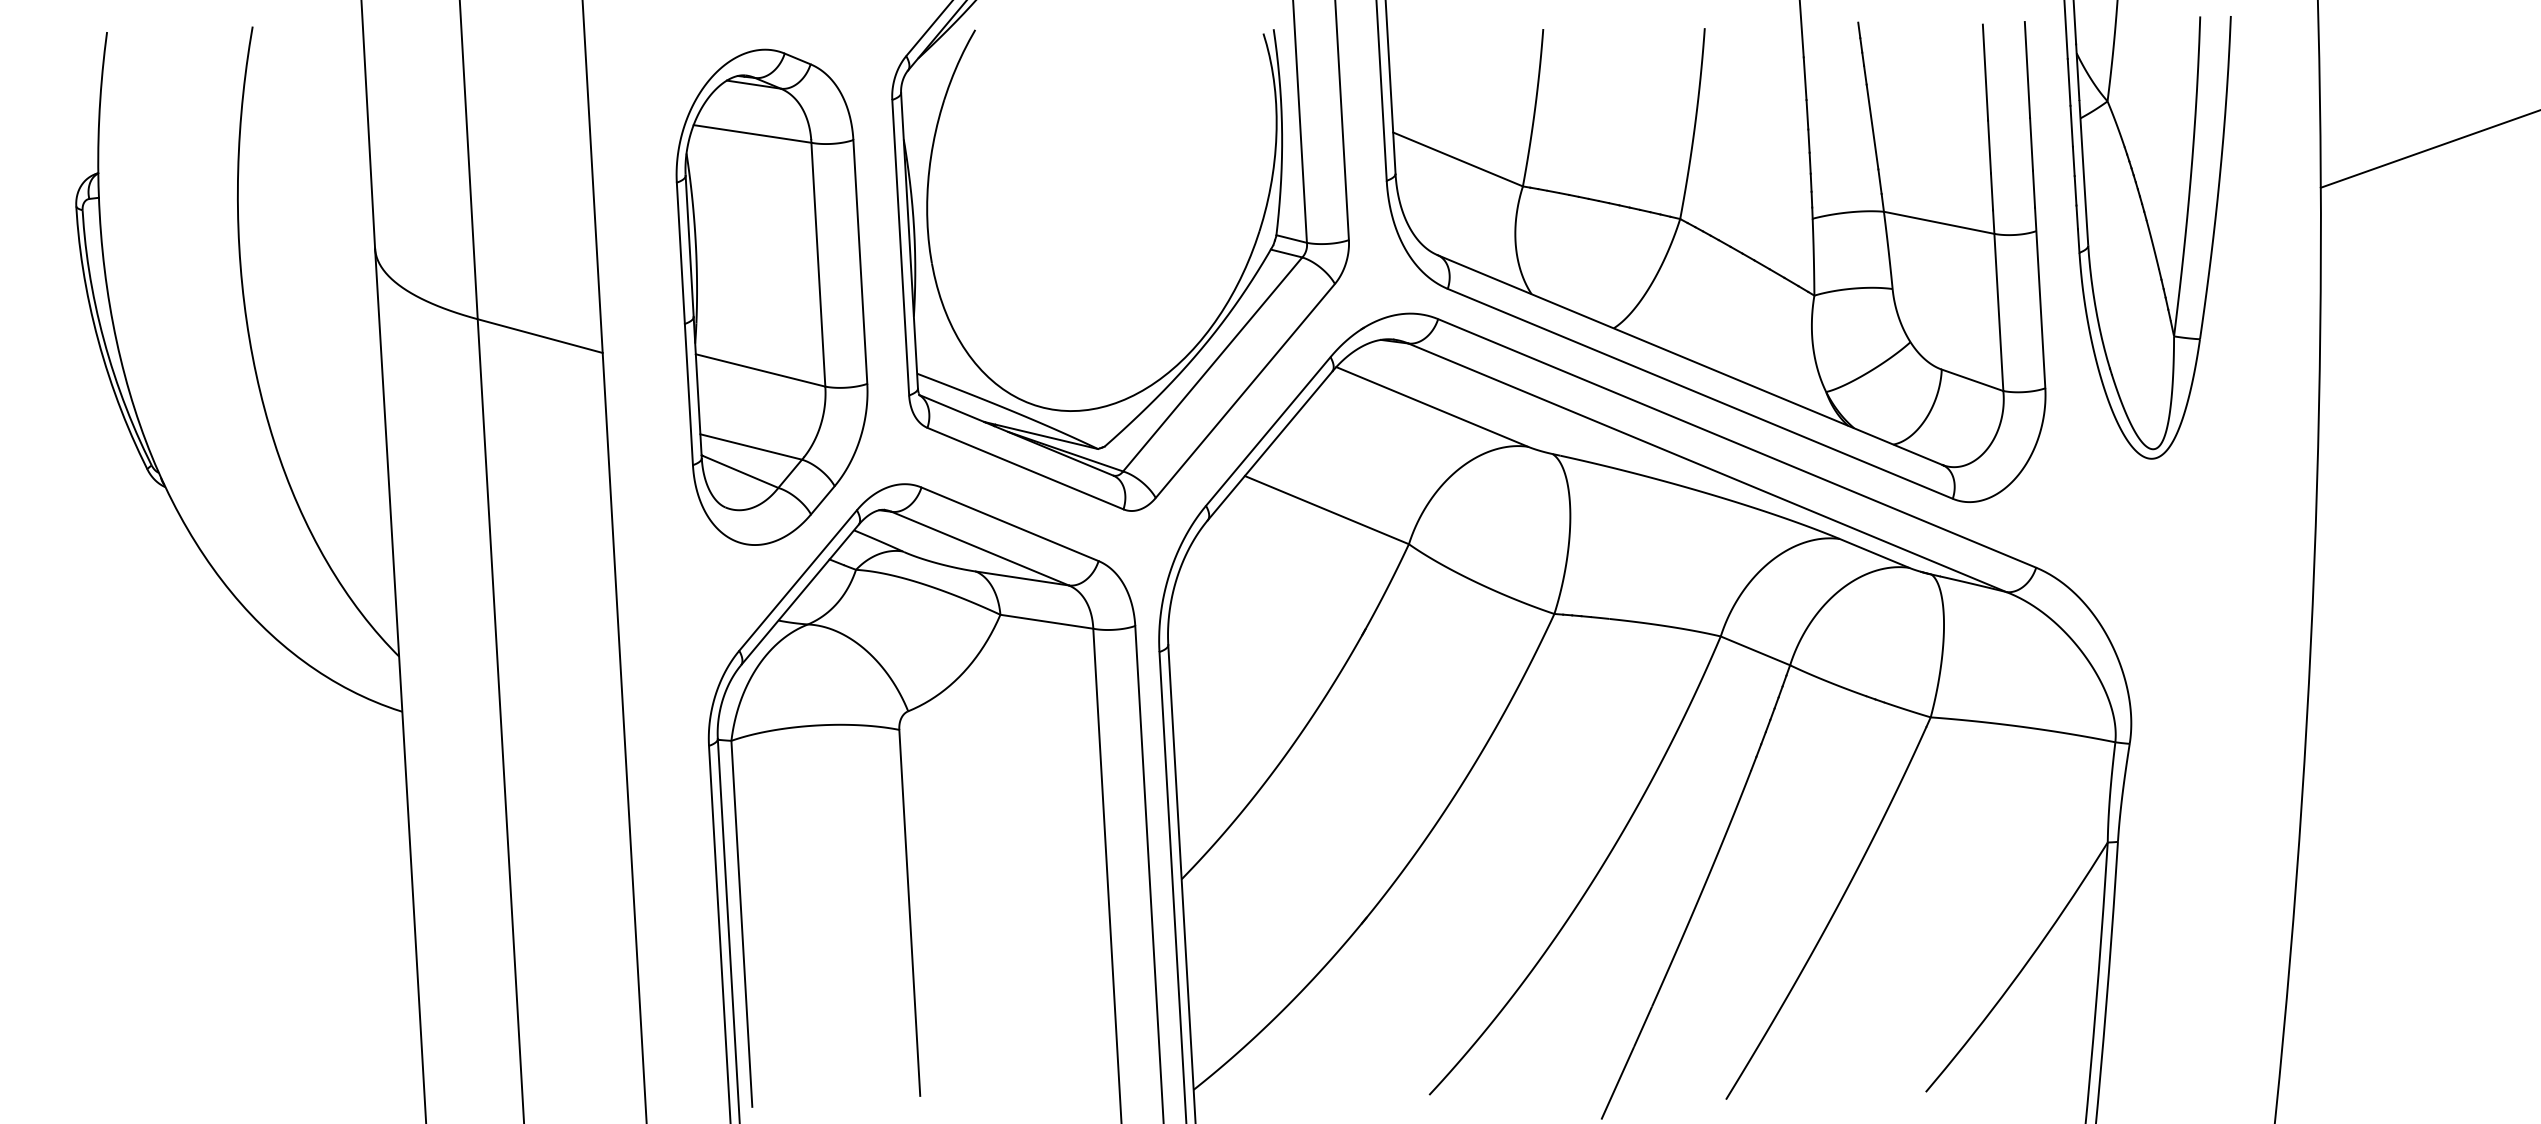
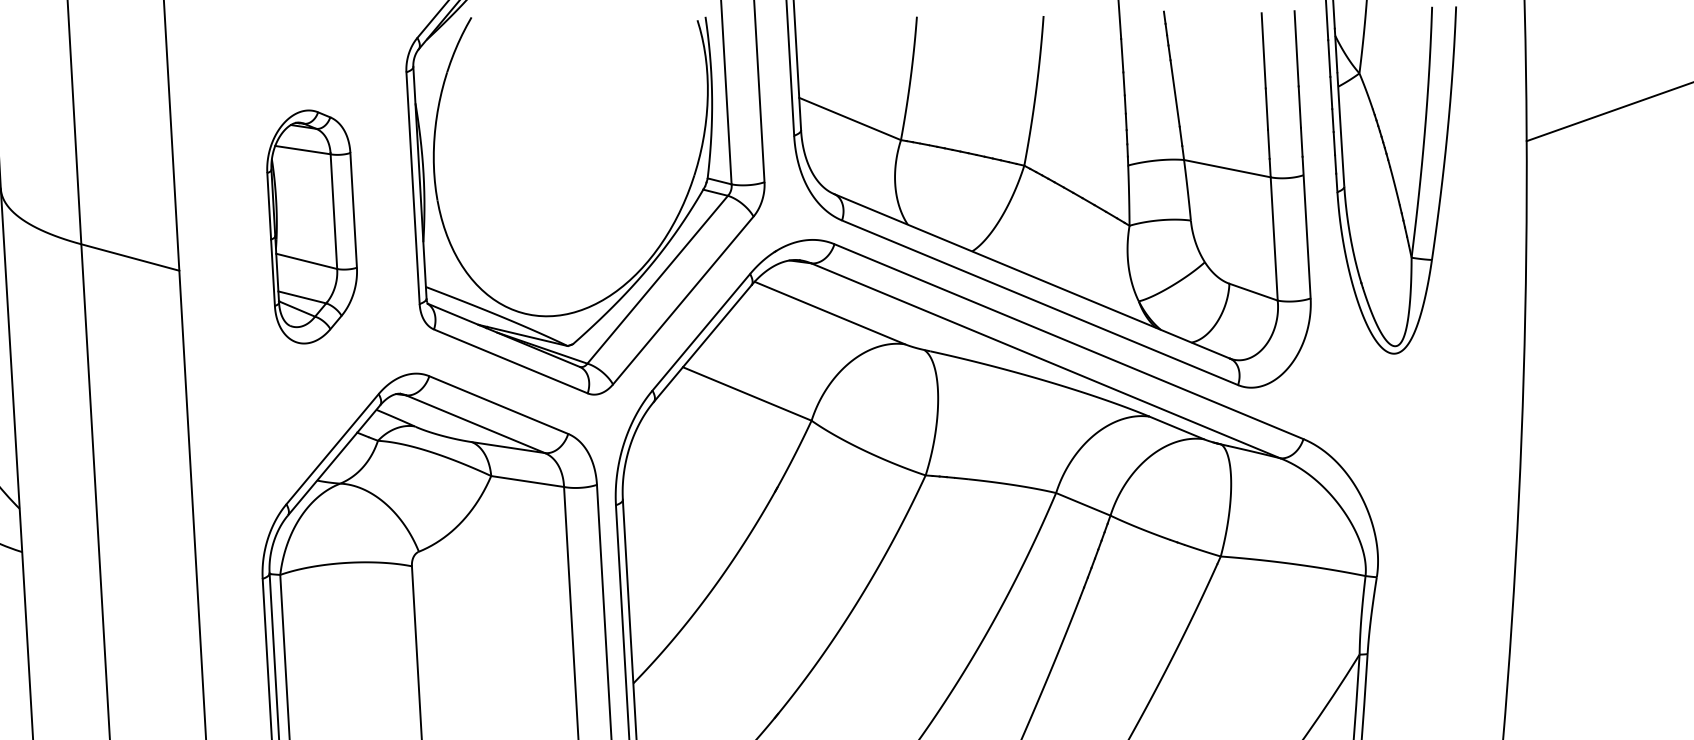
part: (771, 296) -> (311, 226), size x0.6

